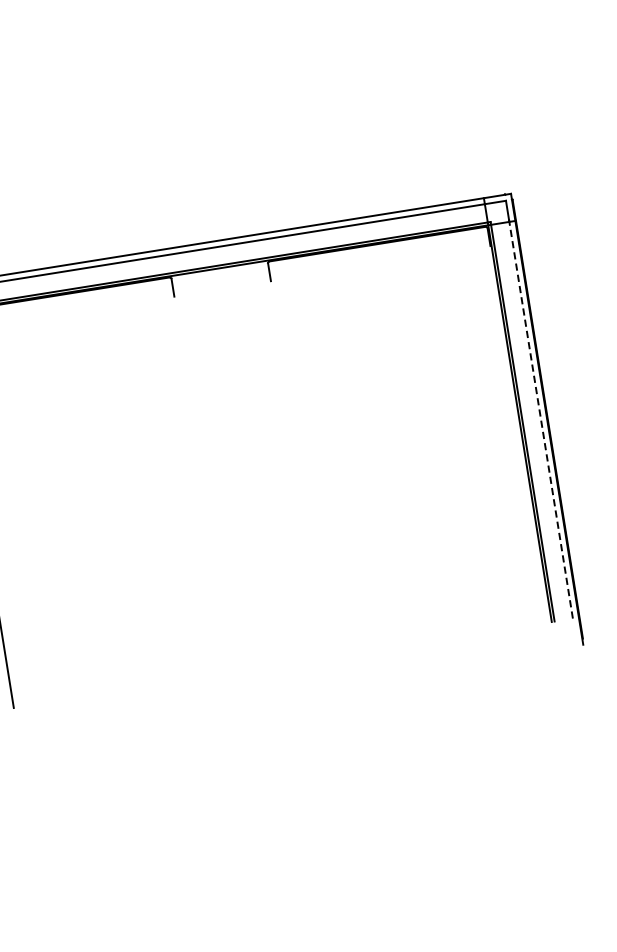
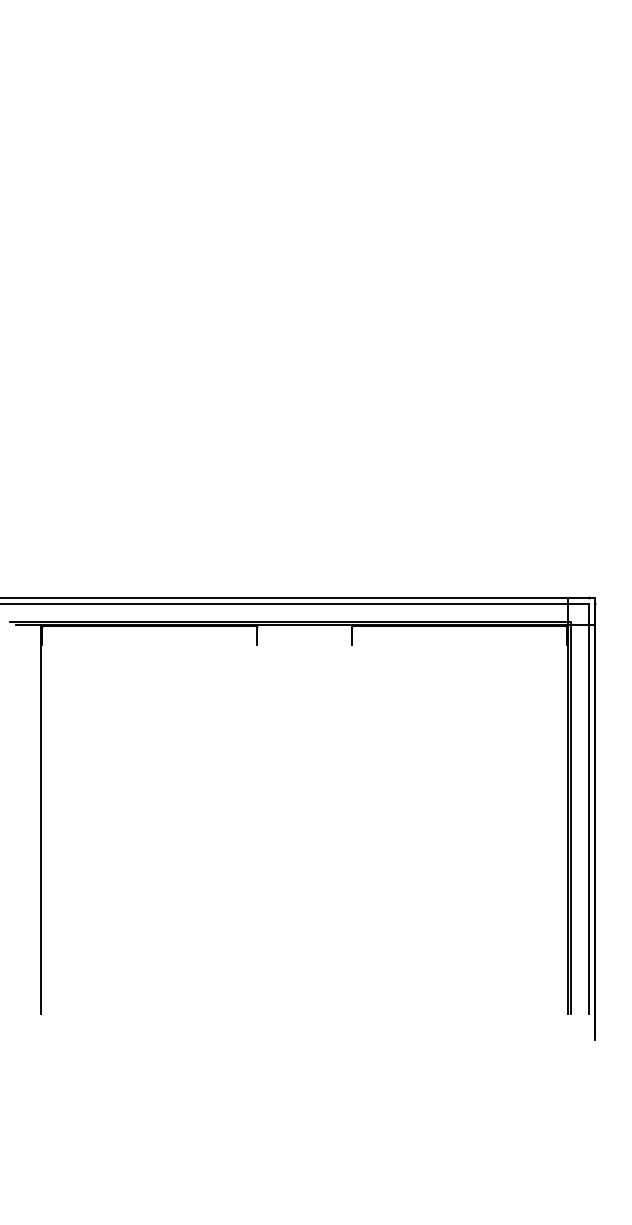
line: (540, 418) -> (588, 817), dashed -> solid

